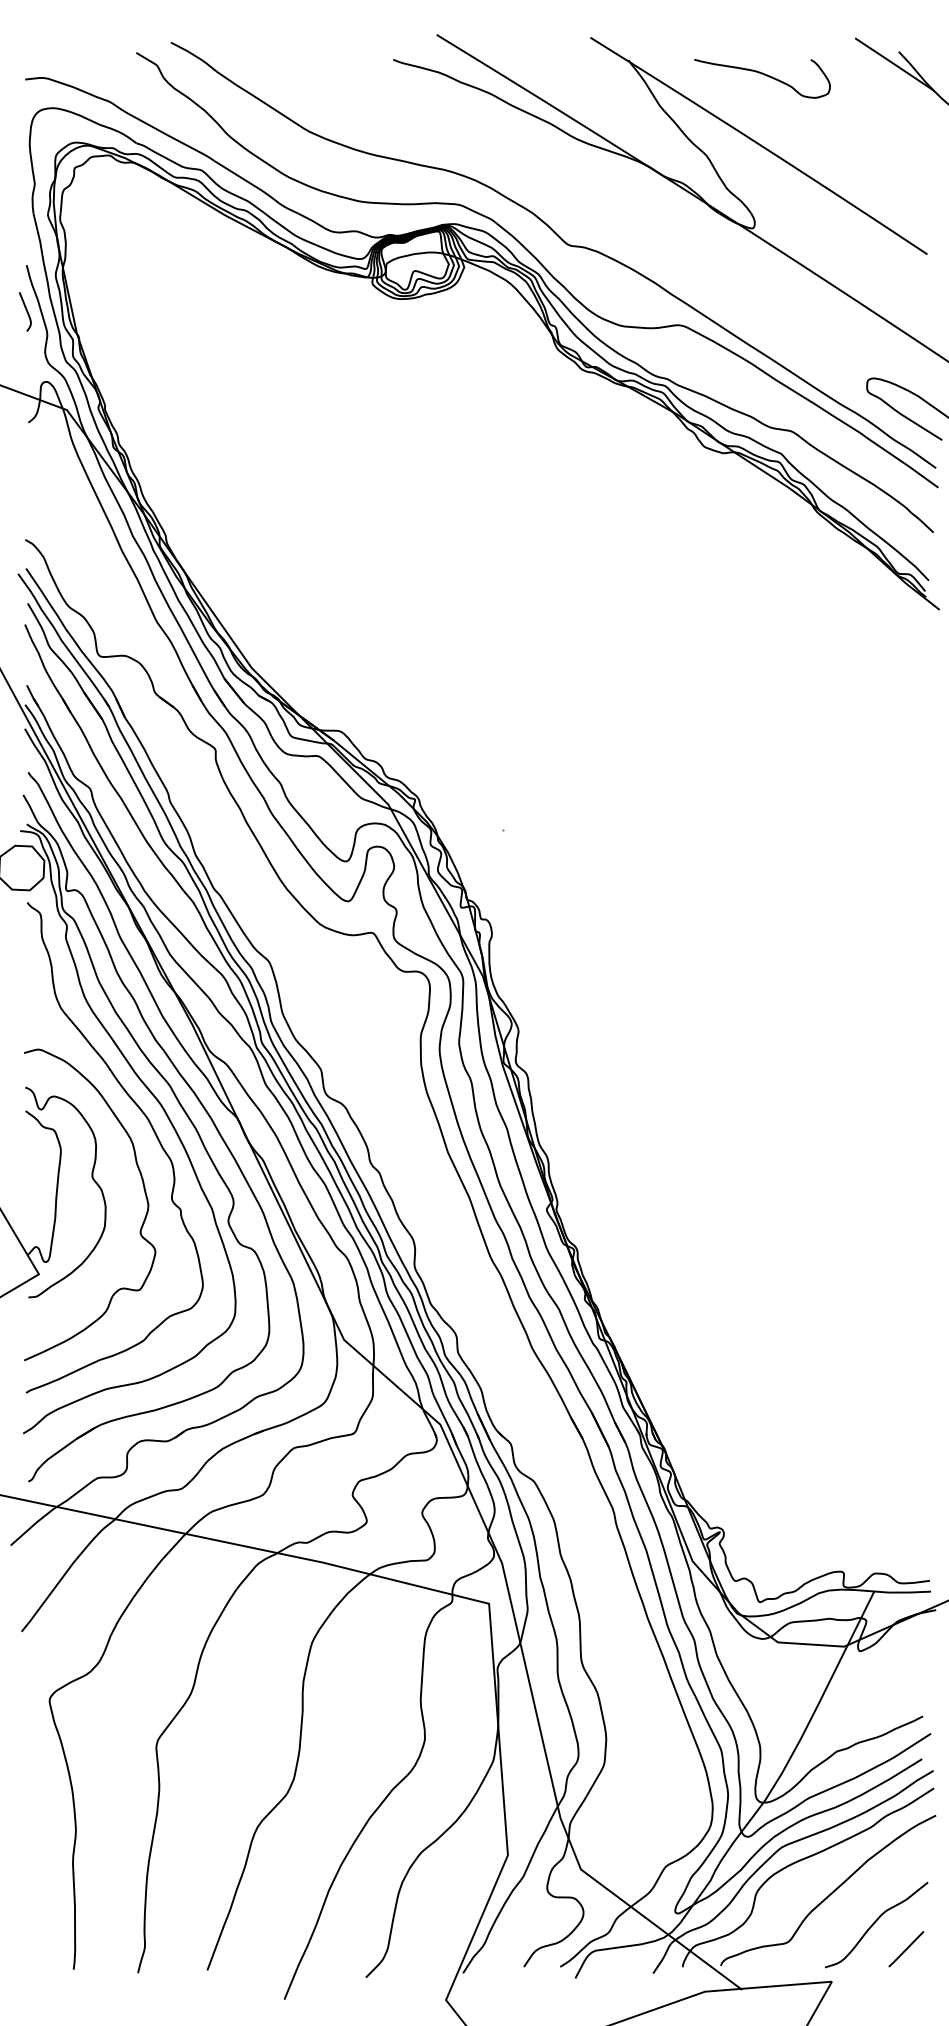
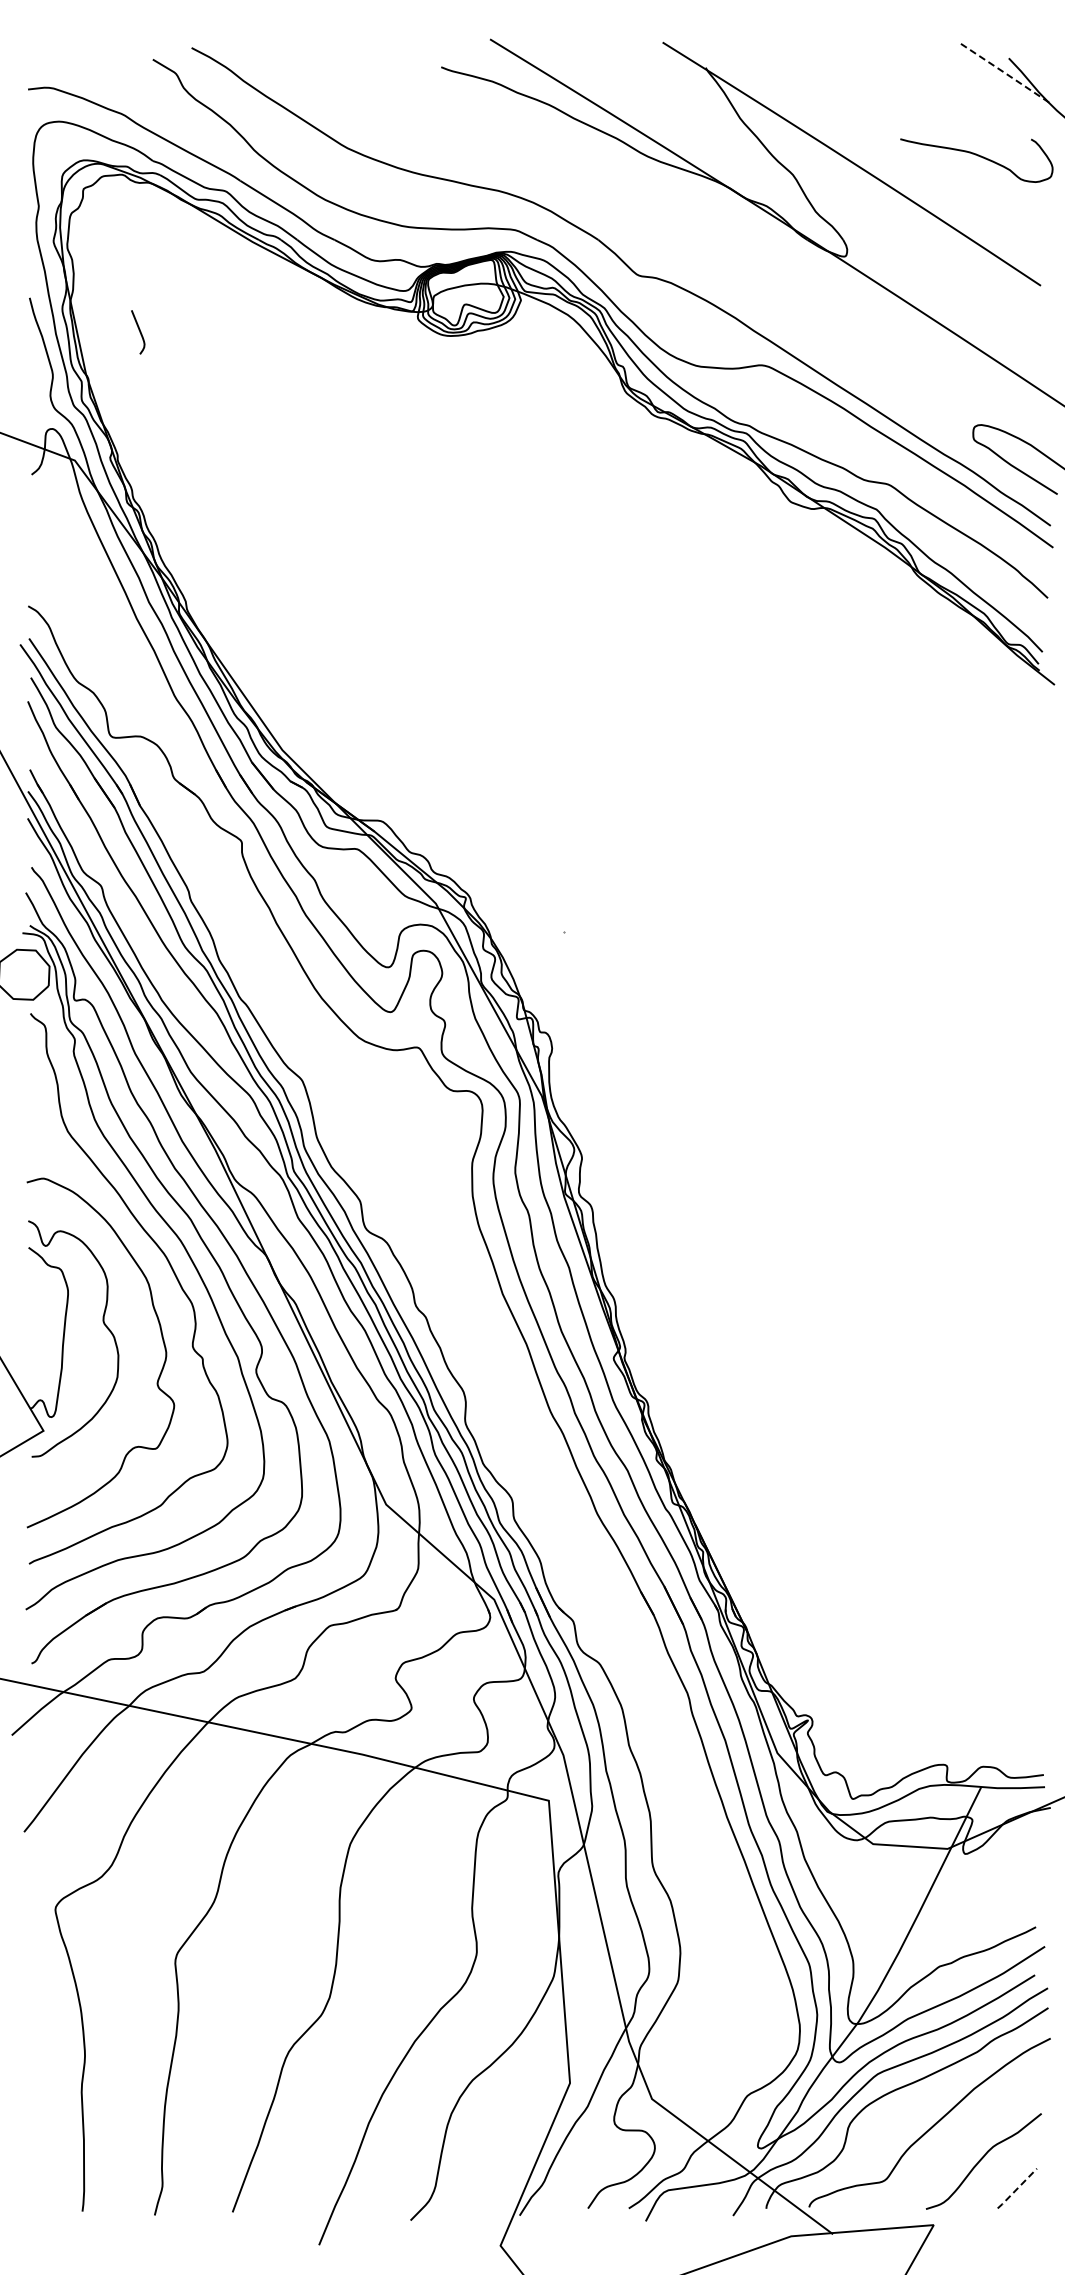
line: (894, 64) -> (1004, 72), solid -> dashed
curve: (763, 75) -> (977, 156), moved
curve: (26, 312) -> (139, 332), moved
line: (905, 1950) -> (1016, 2189), solid -> dashed

